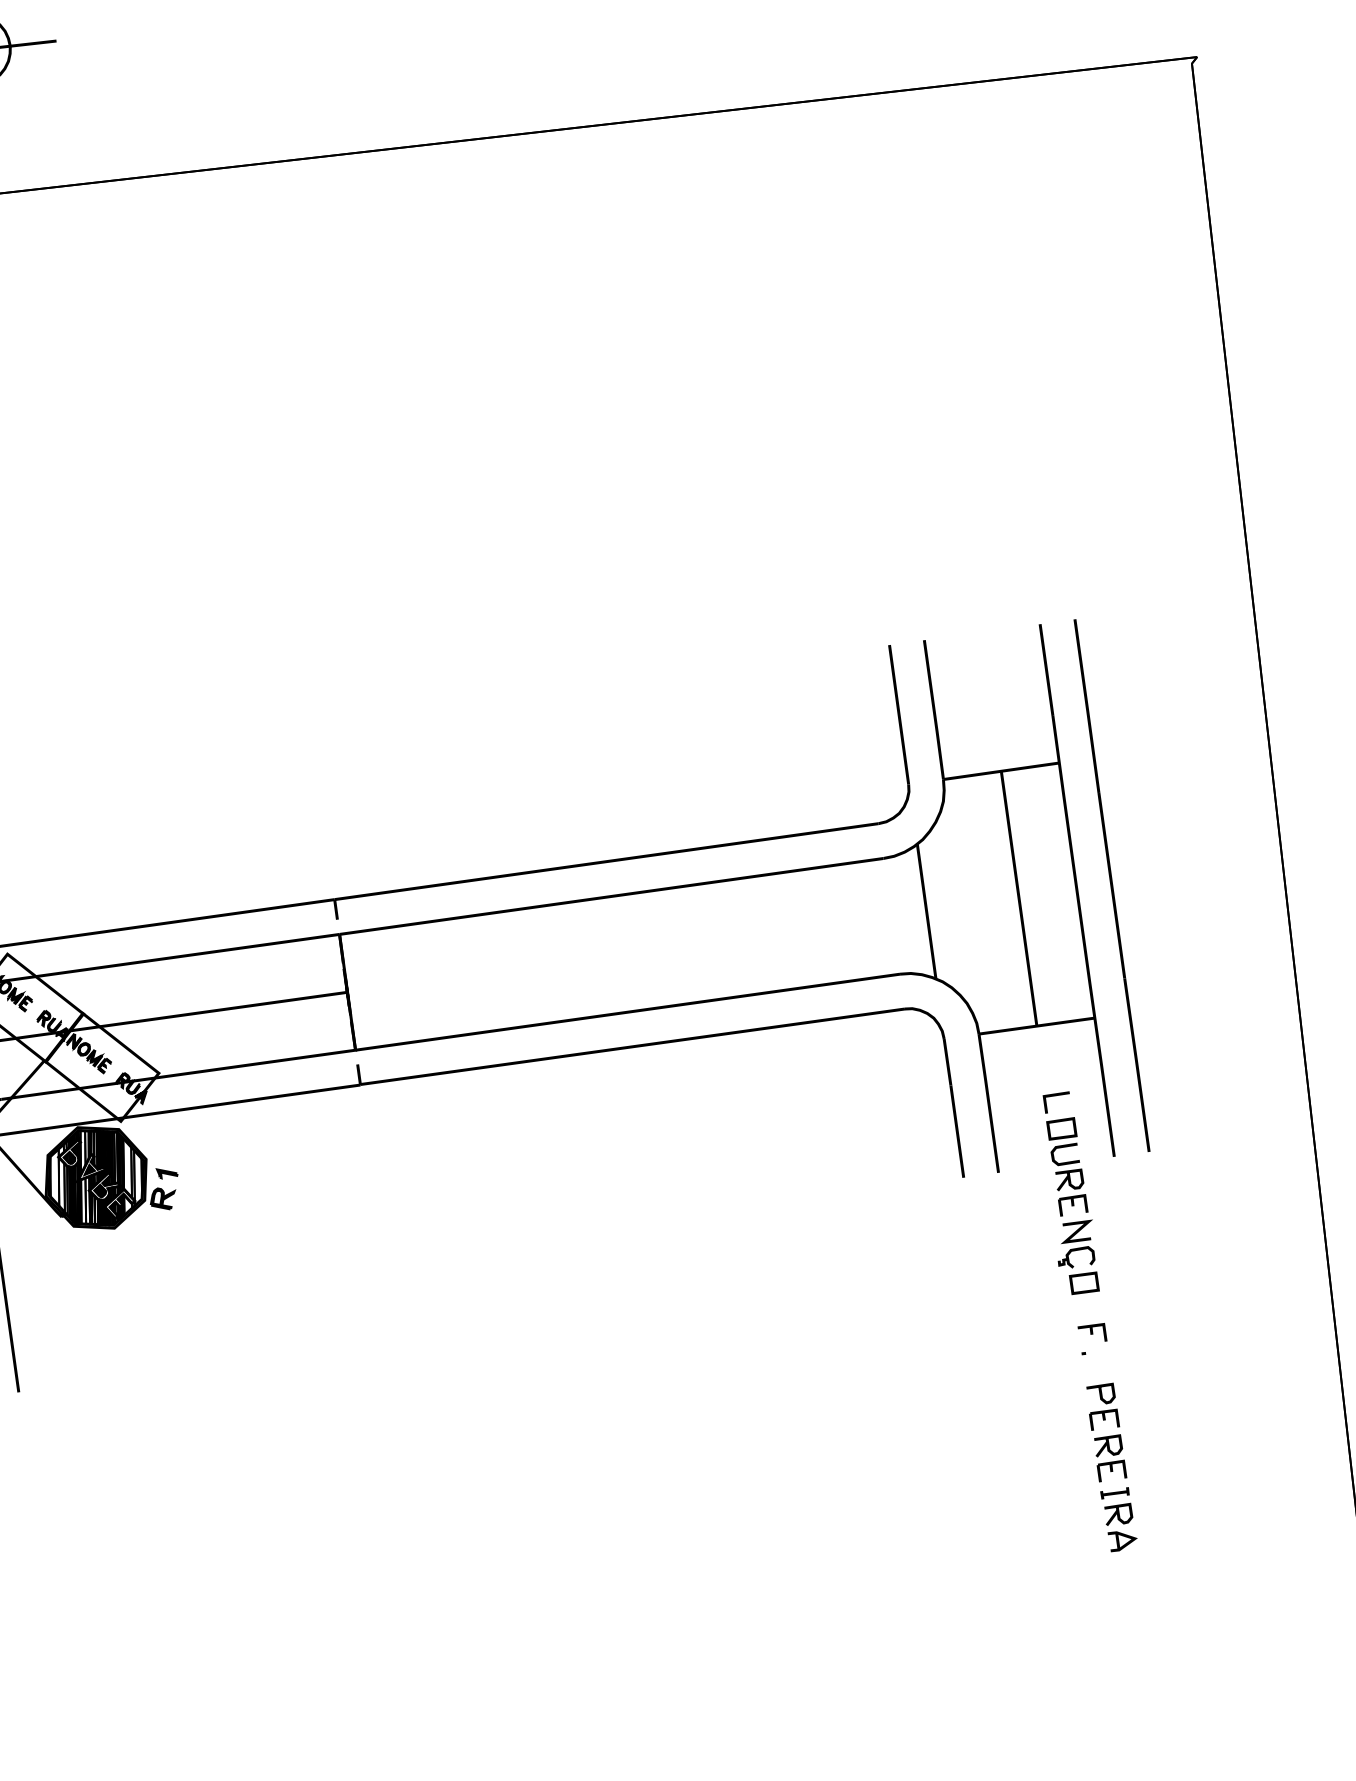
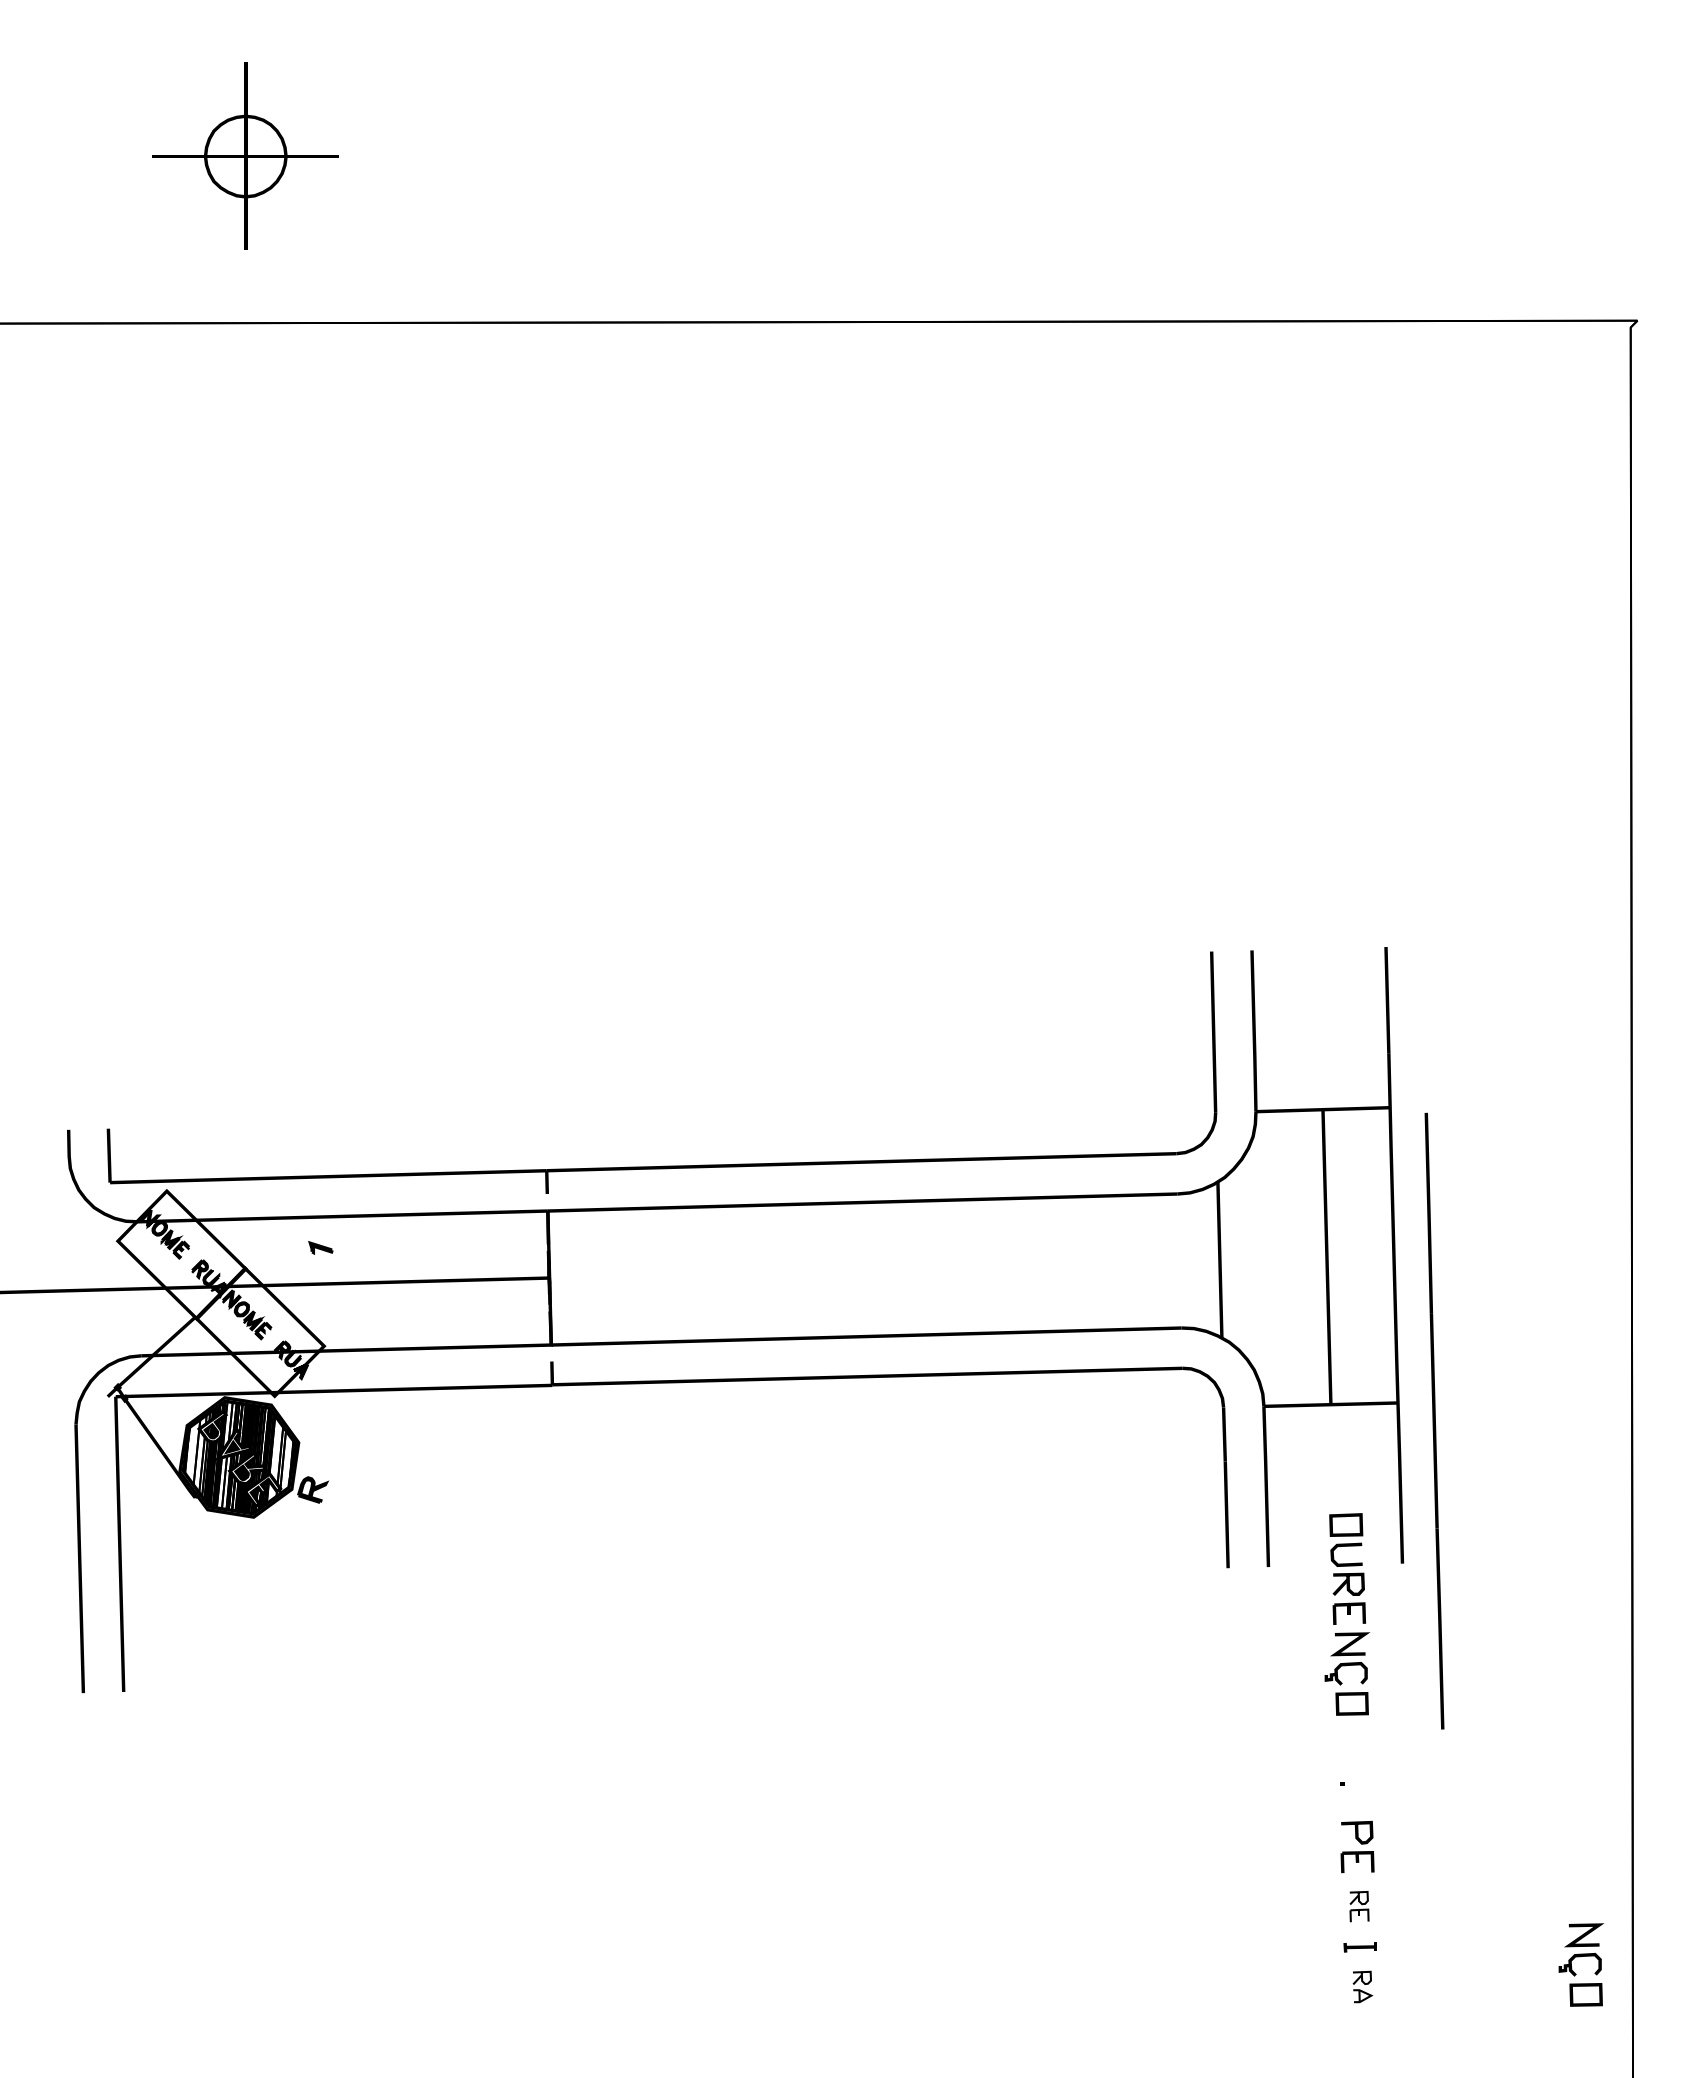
line: (1111, 885) -> (1434, 1420), moved
line: (1054, 1096) -> (1341, 1487), removed
part: (166, 1172) -> (320, 1247), moved
part: (1092, 1333) -> (1354, 1762), removed
part: (1110, 1458) -> (1359, 1906), size x0.6
part: (1306, 1480) -> (1580, 1957), added
part: (1120, 1527) -> (1362, 1986), size x0.6

